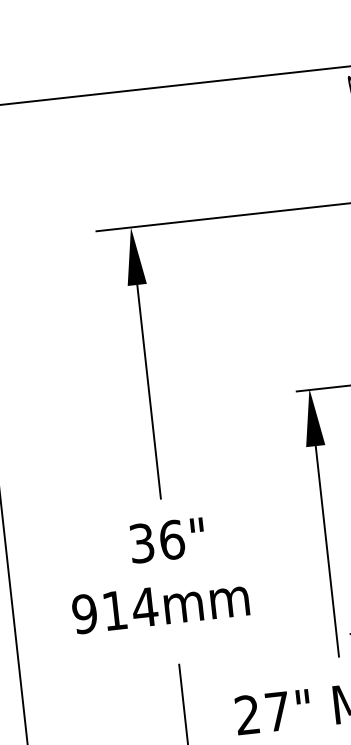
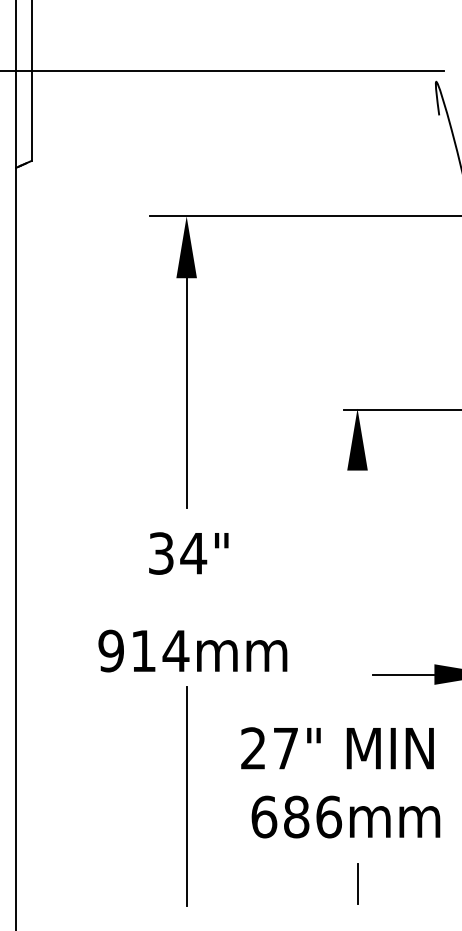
text: (171, 539) -> (193, 553), 36" -> 34"
line: (327, 551) -> (357, 583), removed
text: (160, 605) -> (192, 650), moved

